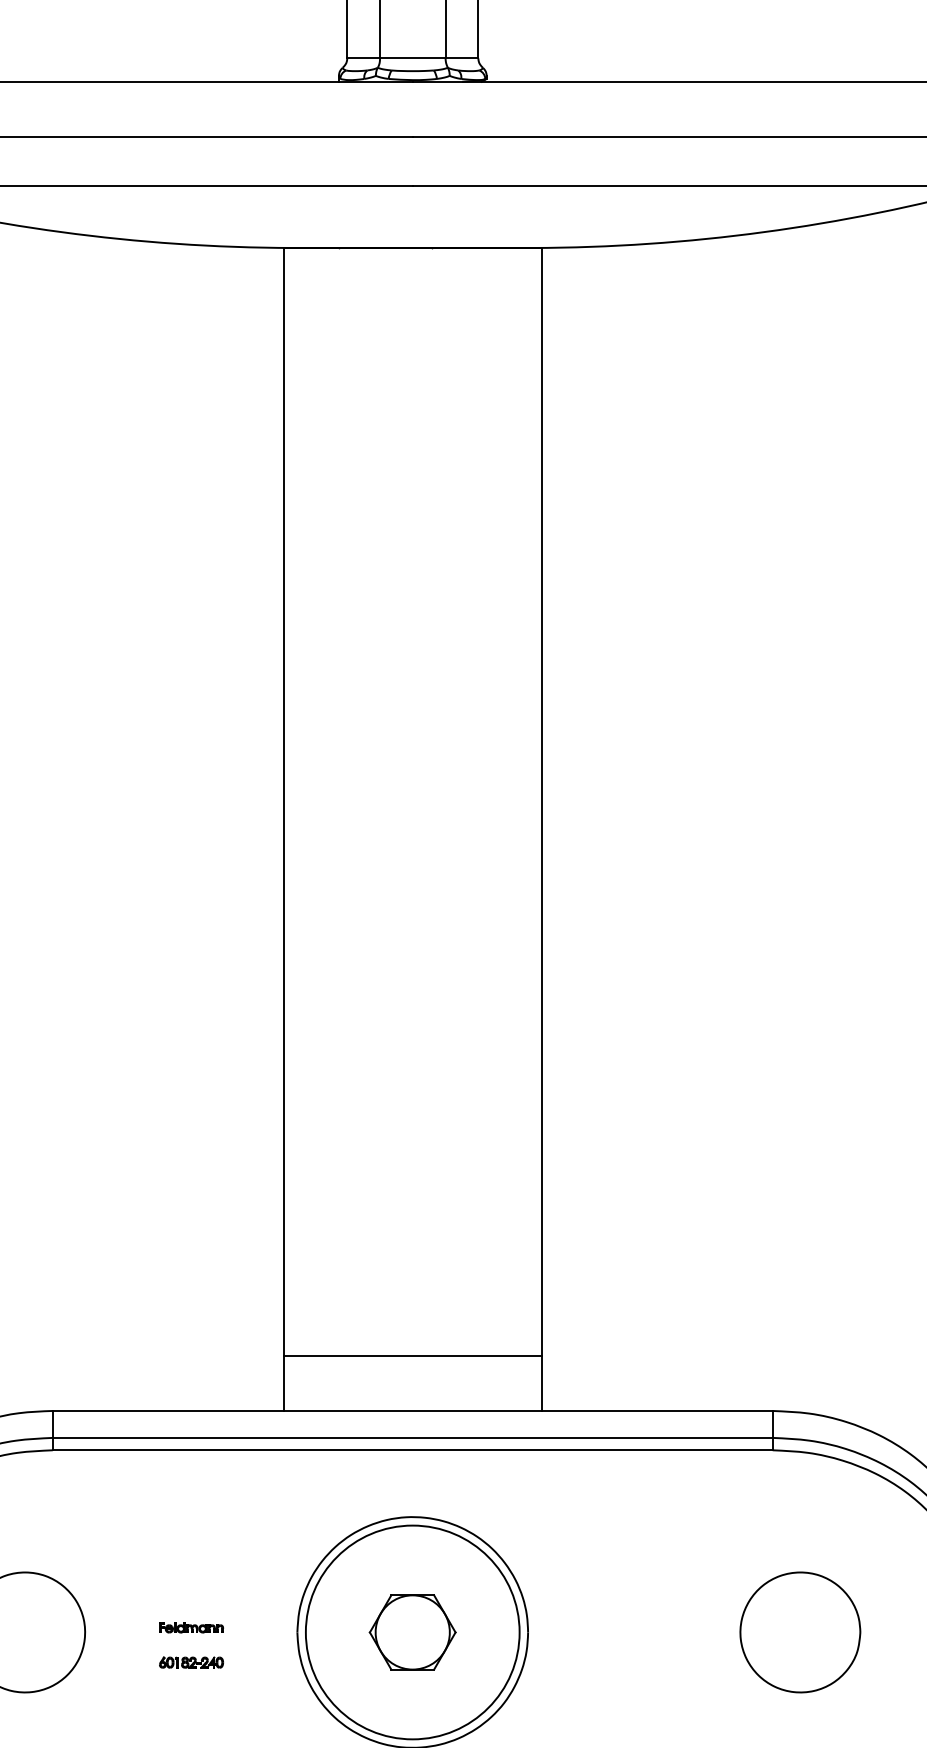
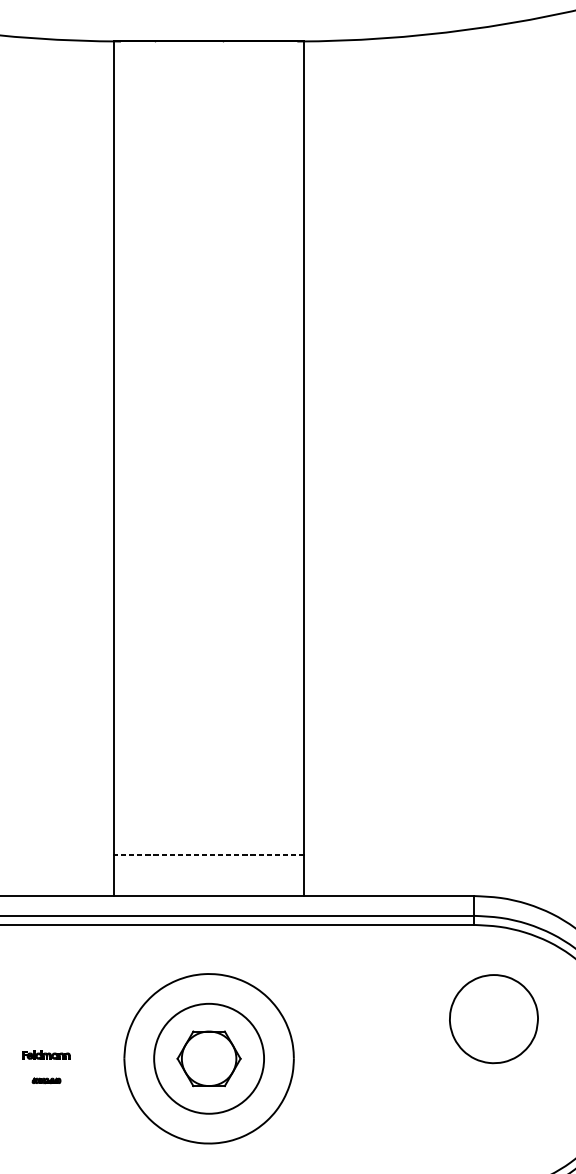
line: (412, 1355) -> (208, 855), solid -> dashed
circle: (412, 1632) -> (208, 1058), size x0.7
part: (800, 1632) -> (494, 1019), moved
part: (191, 1662) -> (46, 1080), size x0.6

